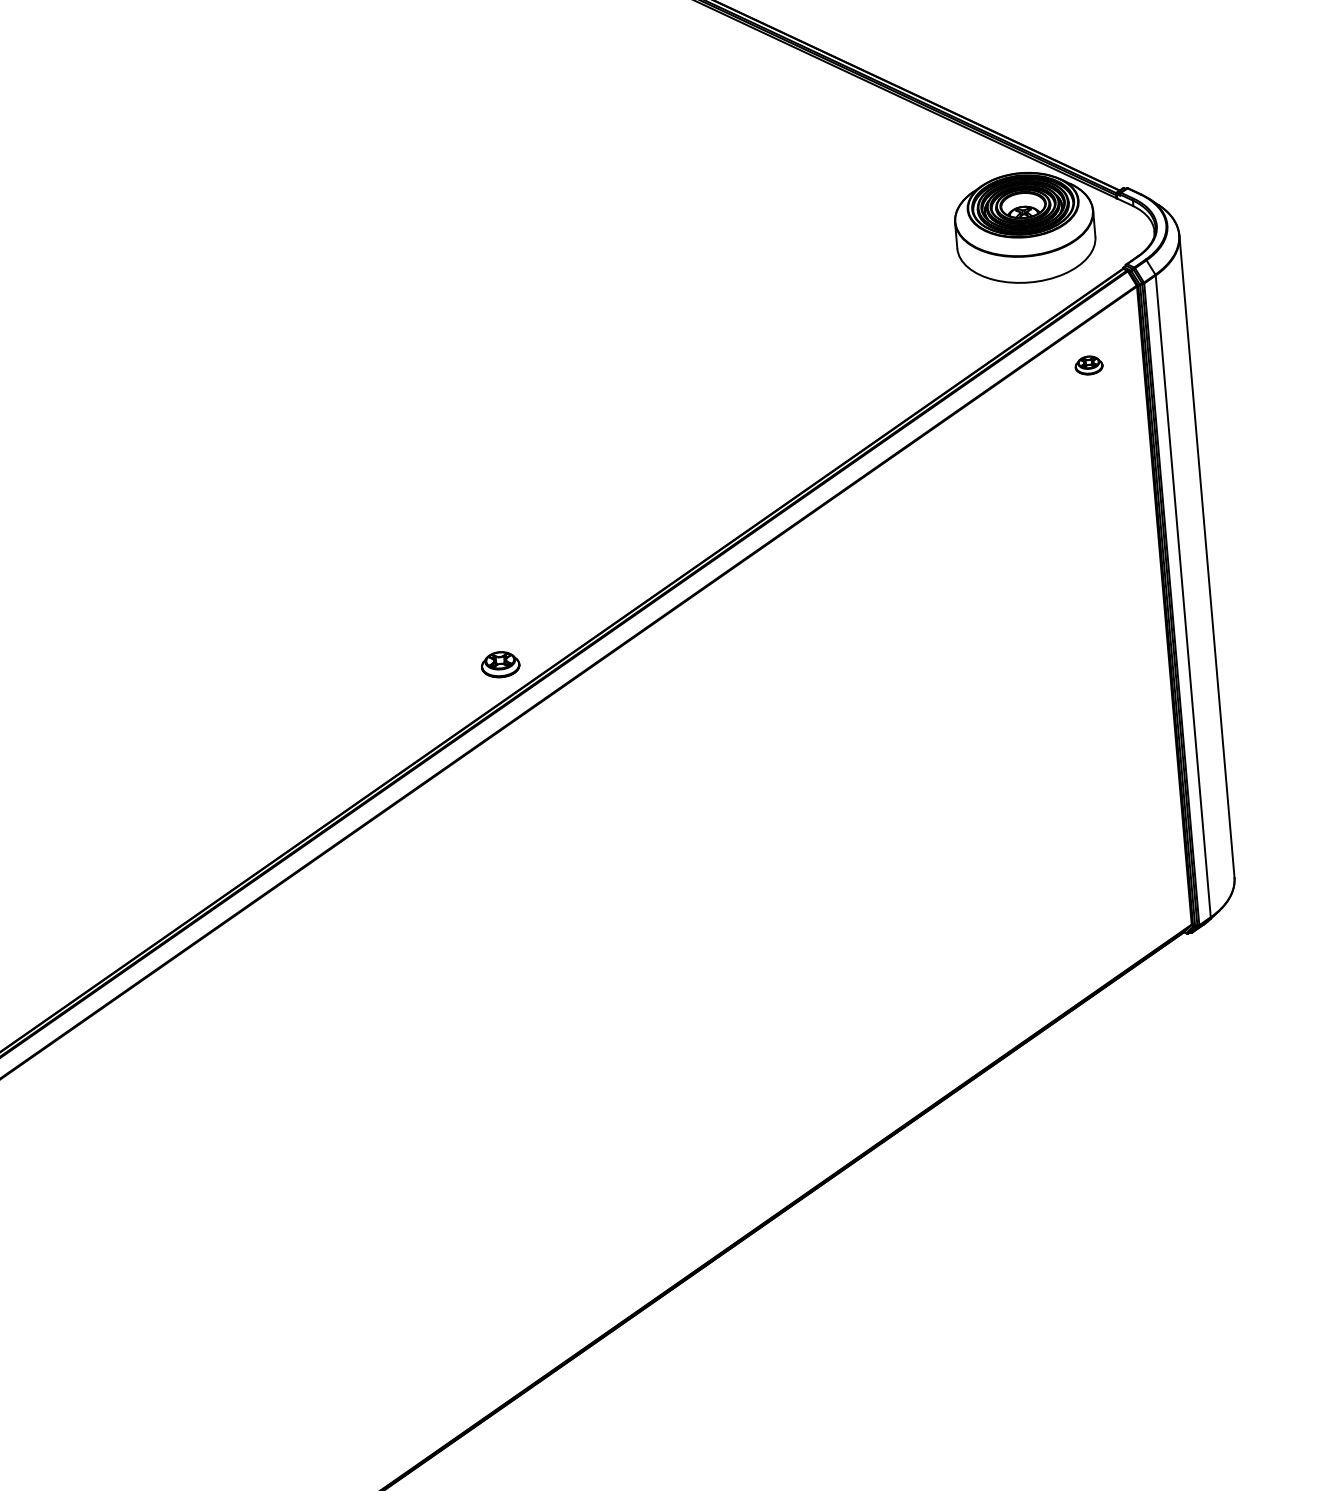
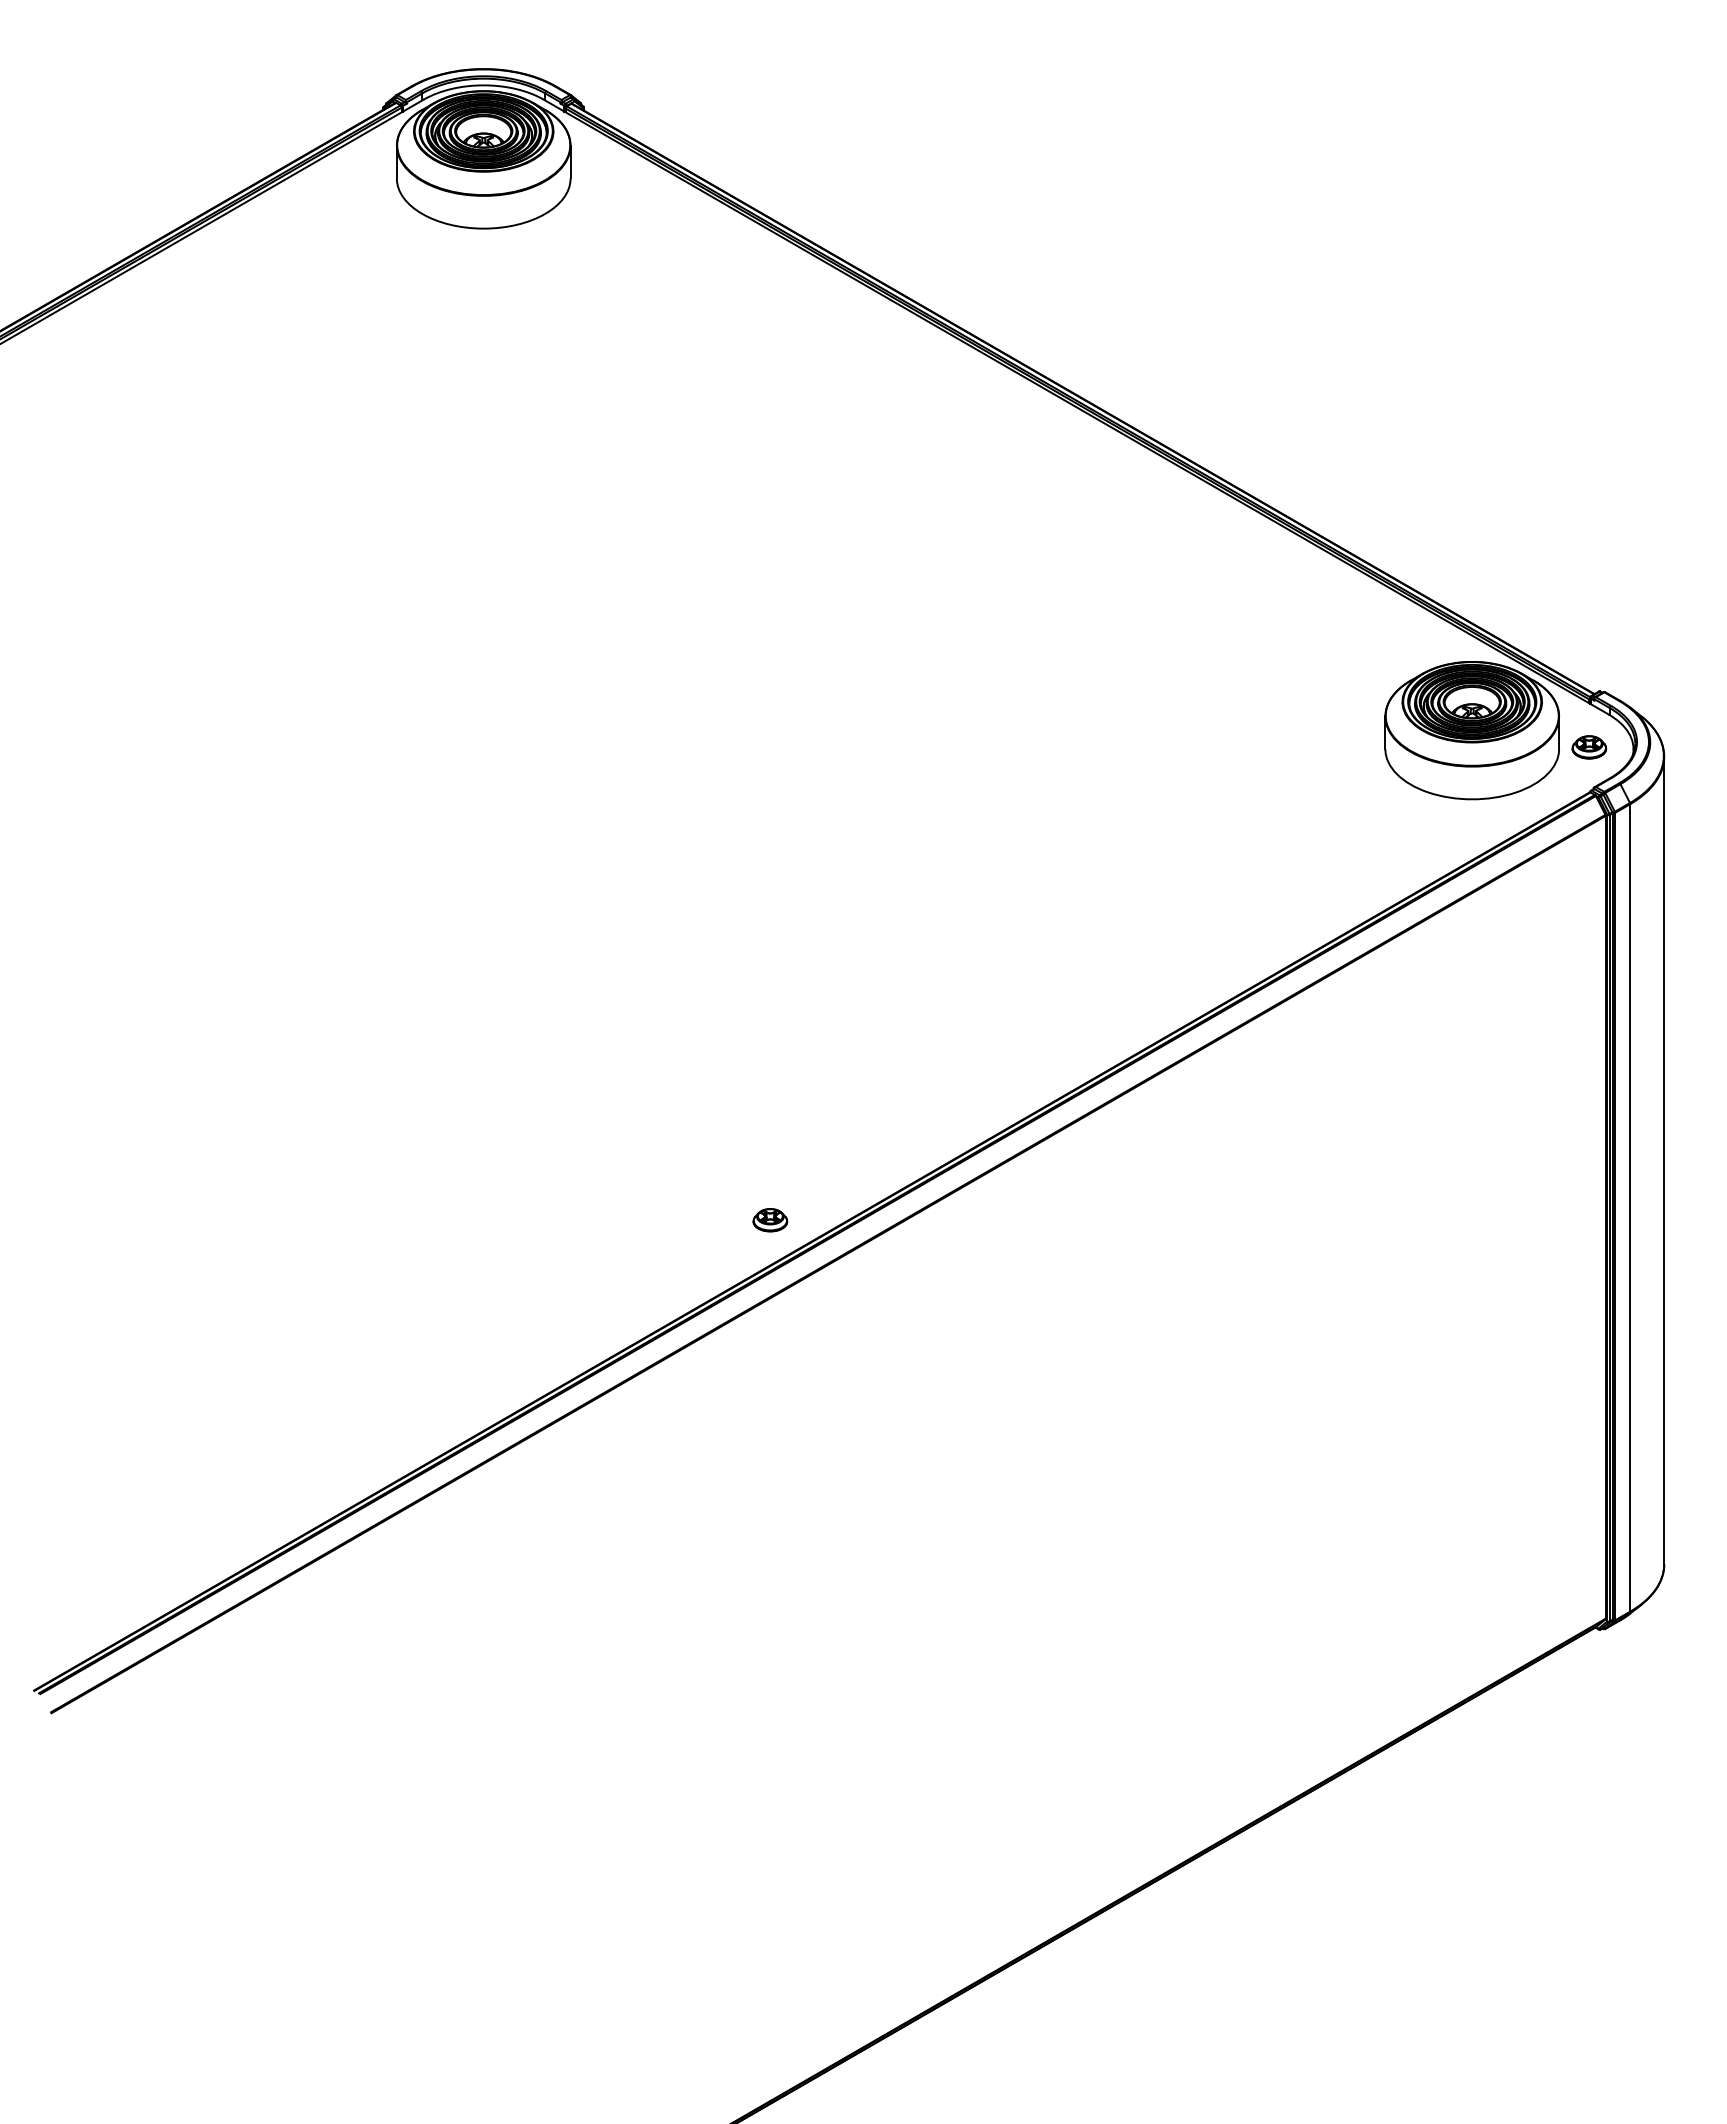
part: (1089, 365) -> (1589, 747), moved
part: (500, 665) -> (770, 1220), size x0.71

